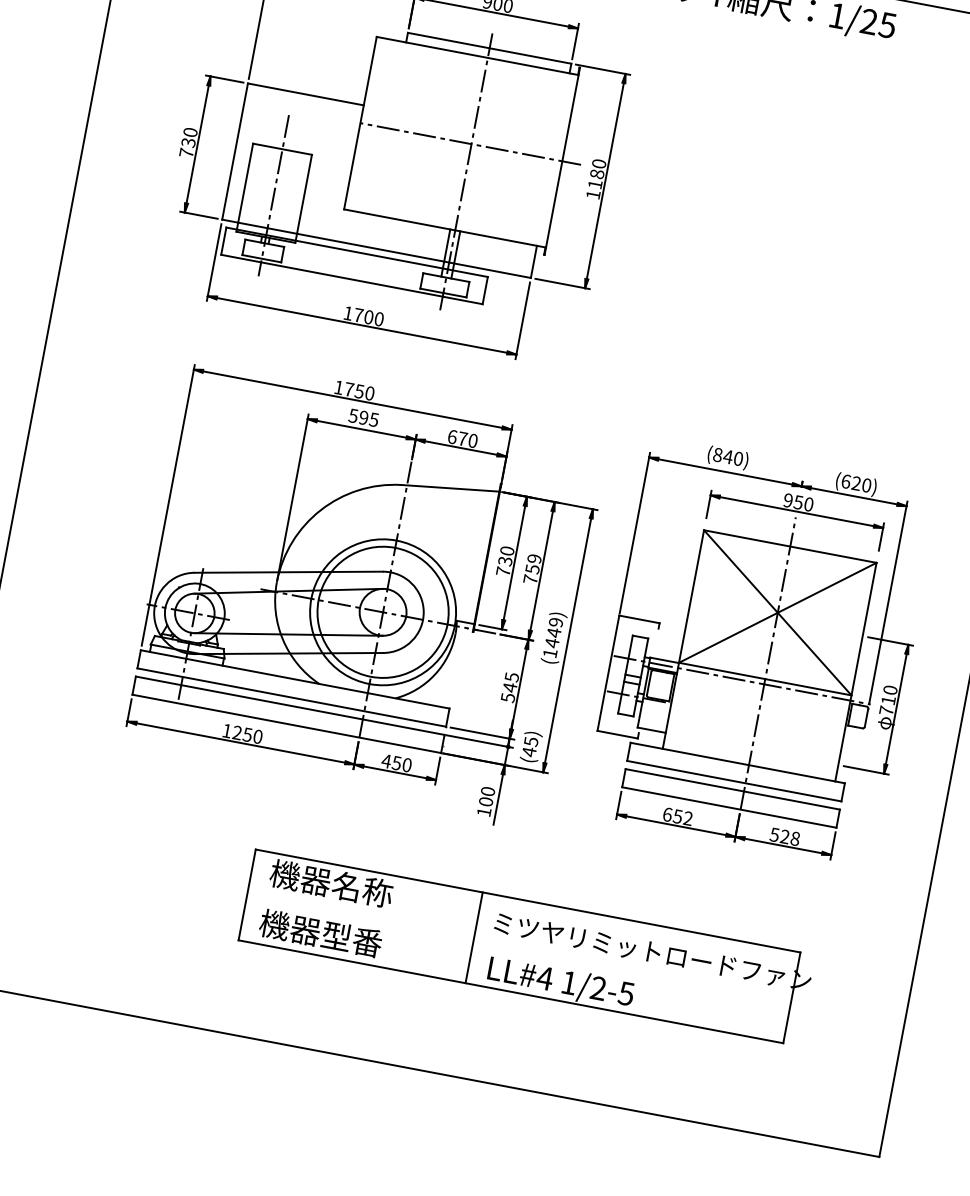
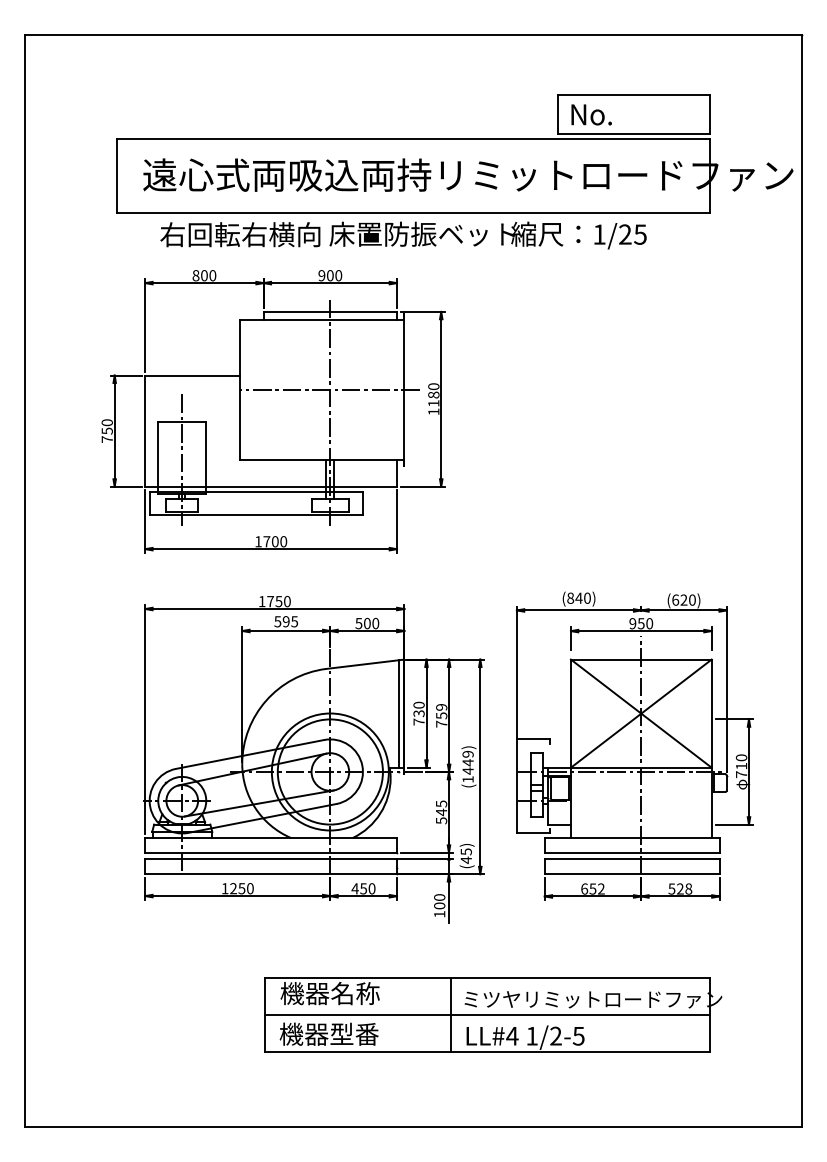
text: (187, 141) -> (106, 430), 730 -> 750
text: (456, 437) -> (362, 623), 670 -> 500
line: (480, 556) -> (398, 713), added
line: (519, 946) -> (487, 1014), added

